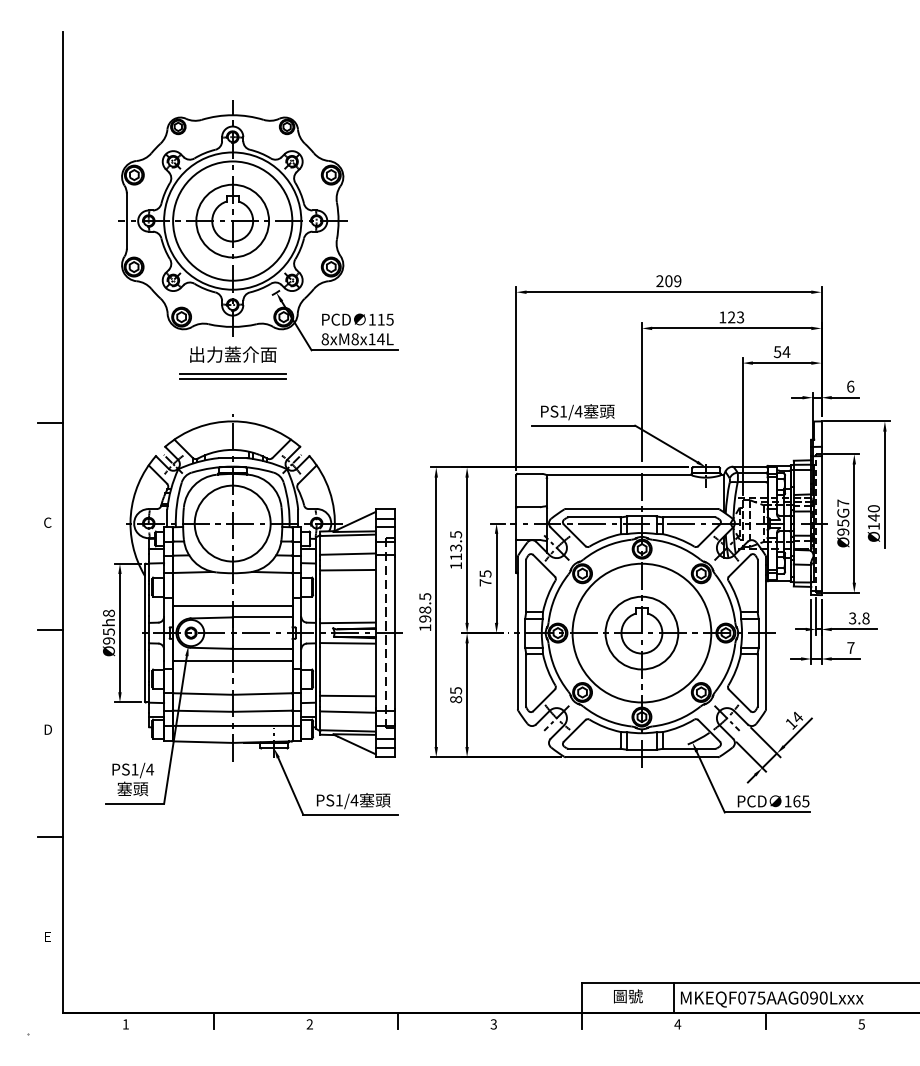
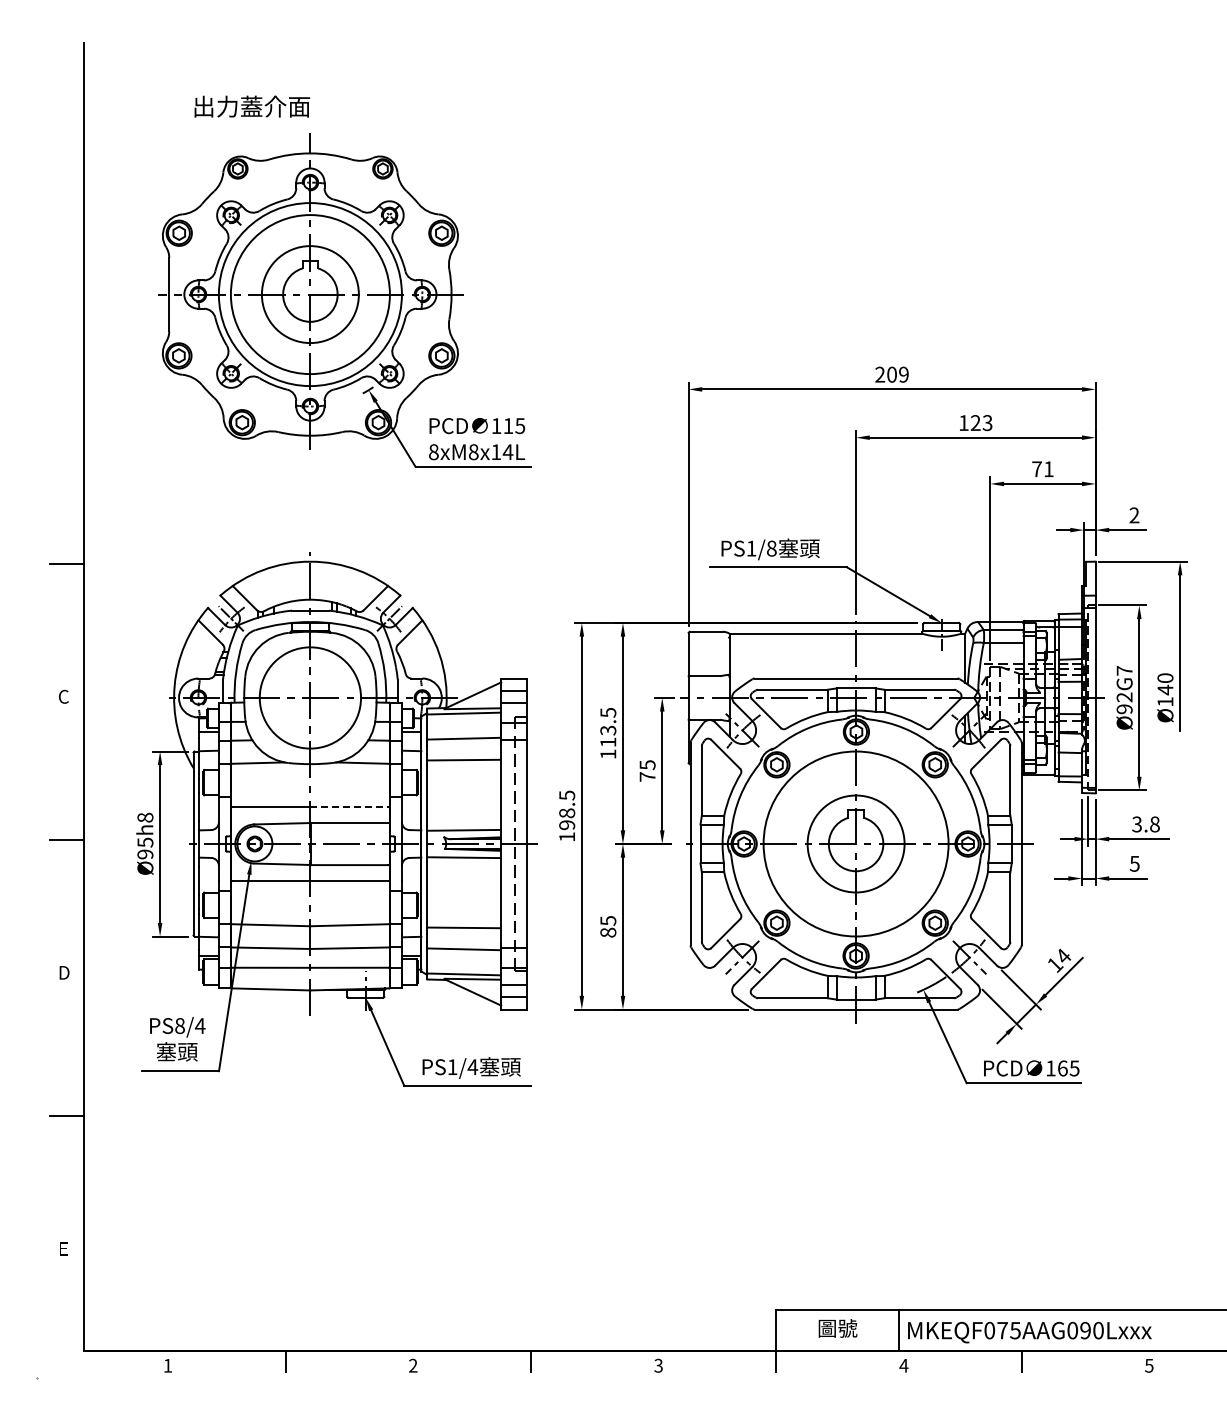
text: (782, 352) -> (1043, 469), 54 -> 71
text: (233, 354) -> (252, 106), moved
part: (232, 376) -> (310, 501), removed
text: (850, 386) -> (1134, 515), 6 -> 2
text: (578, 411) -> (771, 548), PS1/4 -> PS1/8
text: (843, 523) -> (1124, 697), Ø95G7 -> Ø92G7
line: (262, 605) -> (350, 807), solid -> dashed
text: (850, 647) -> (1134, 863), 7 -> 5
text: (134, 769) -> (179, 1026), PS1/4 -> PS8/4

